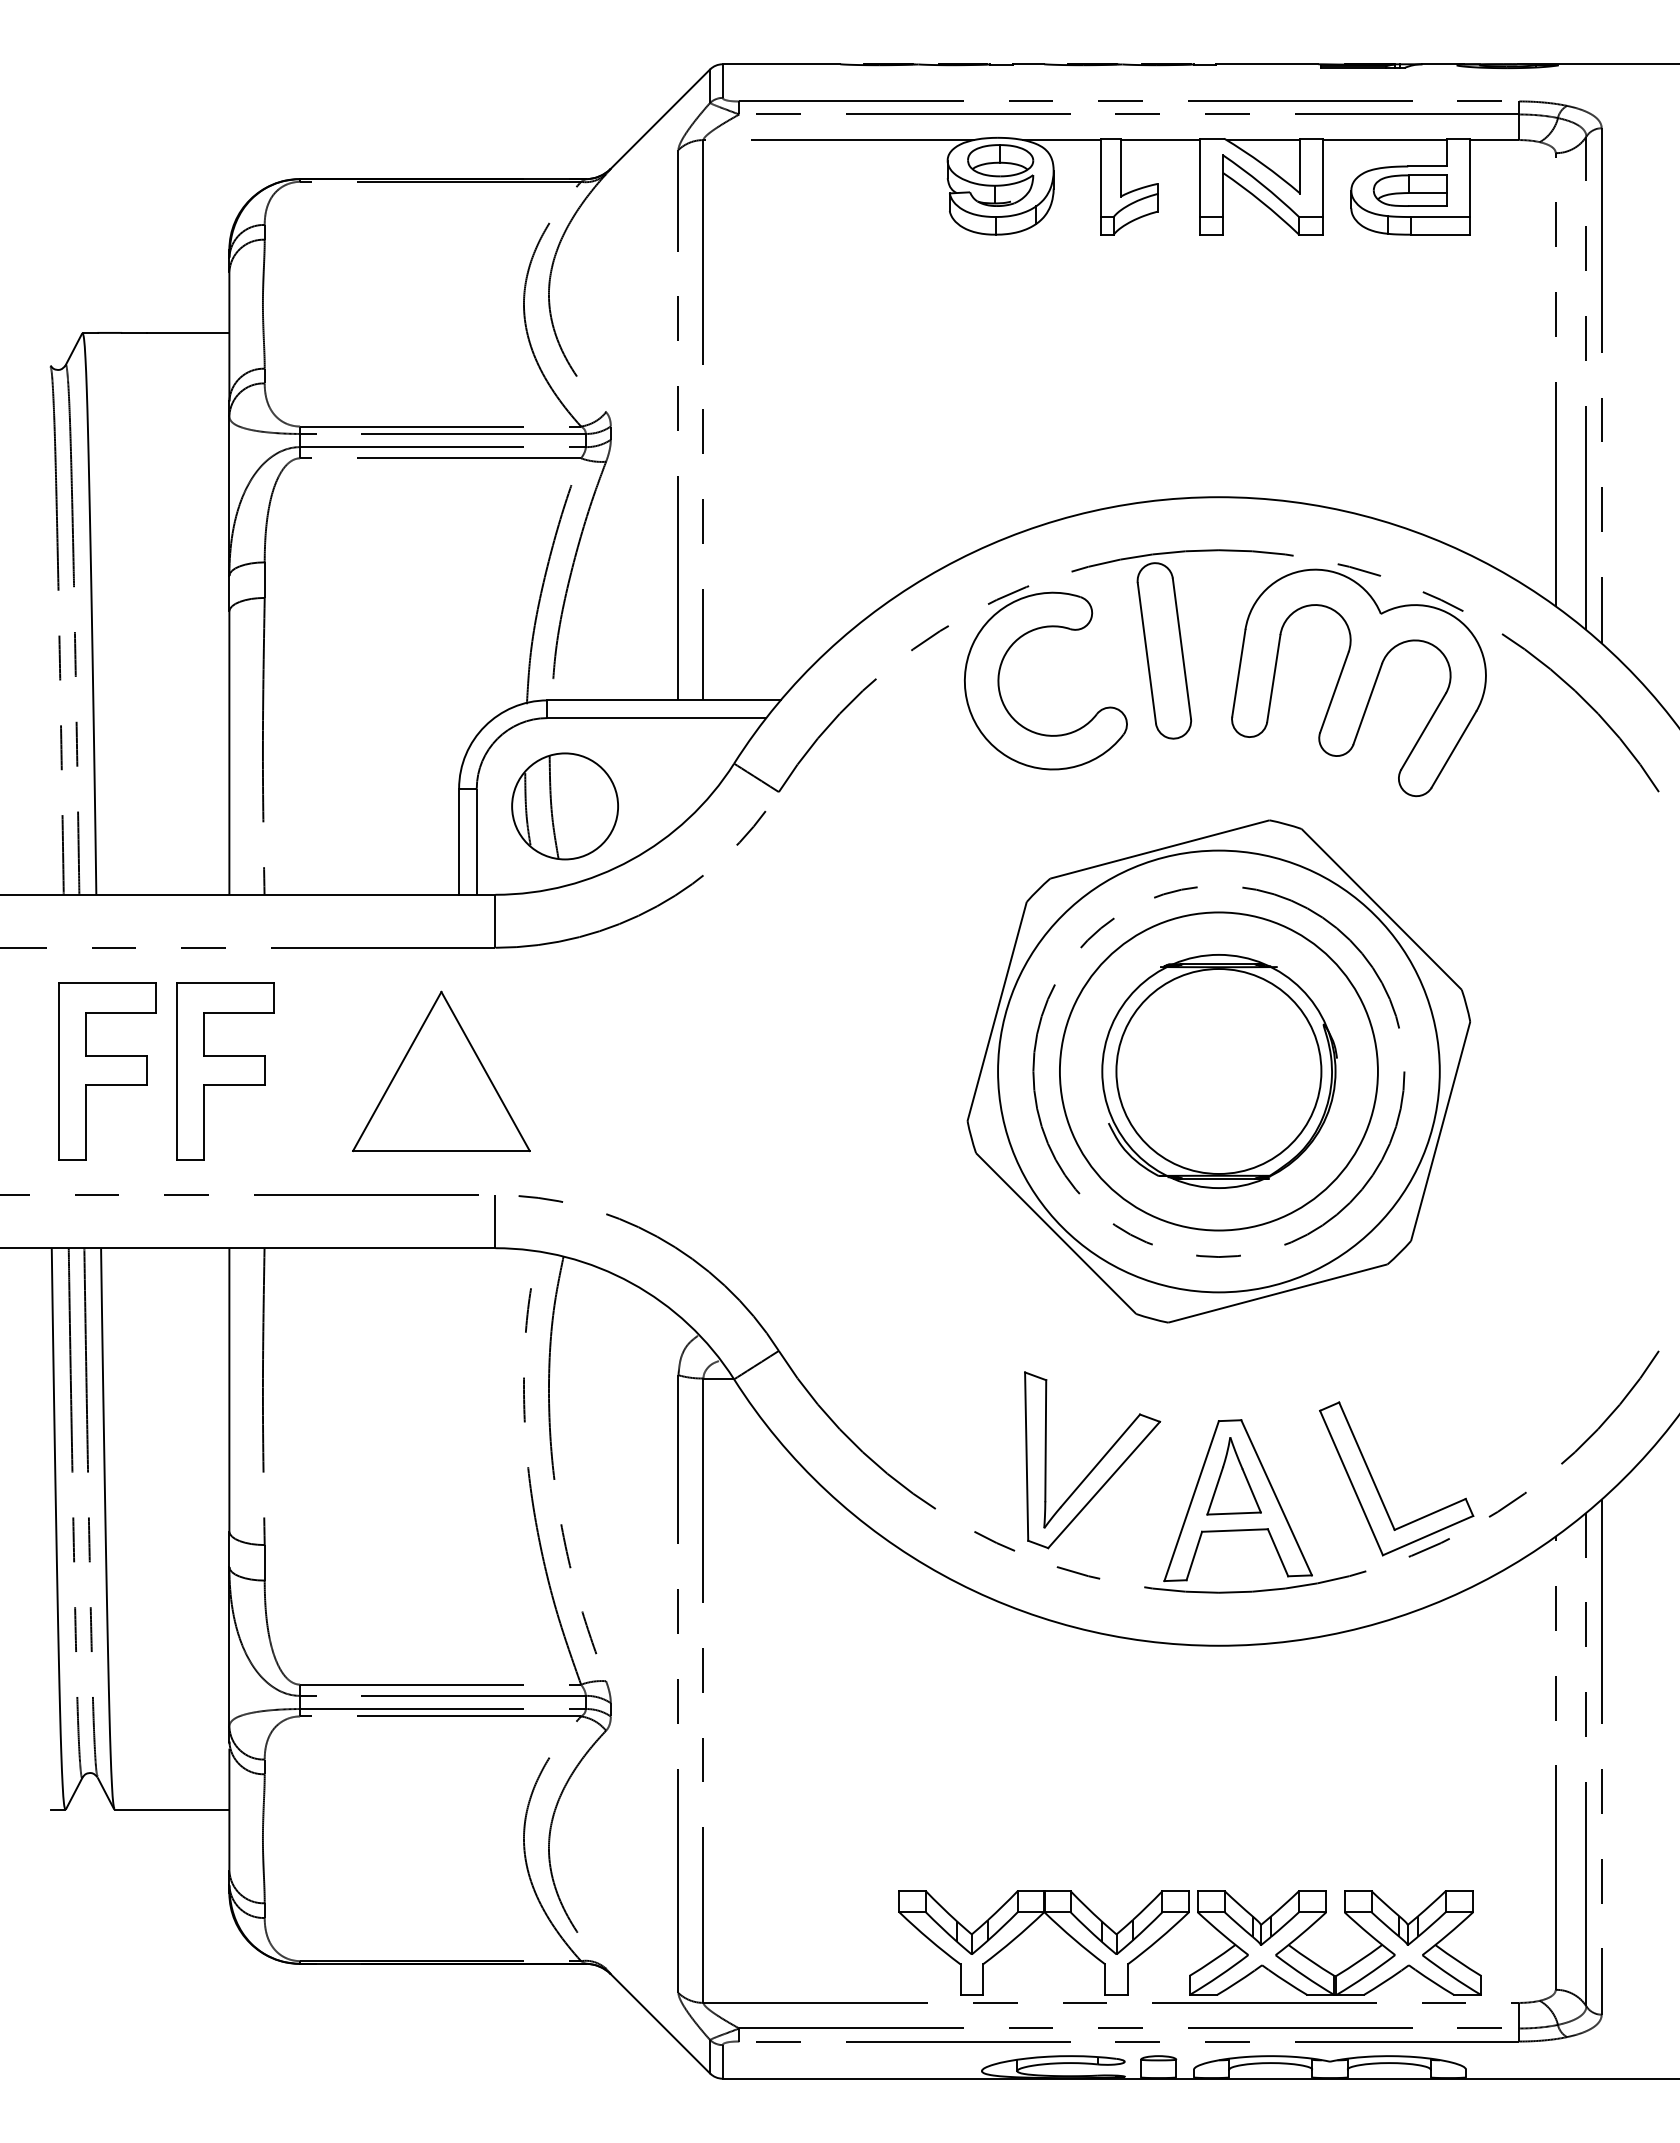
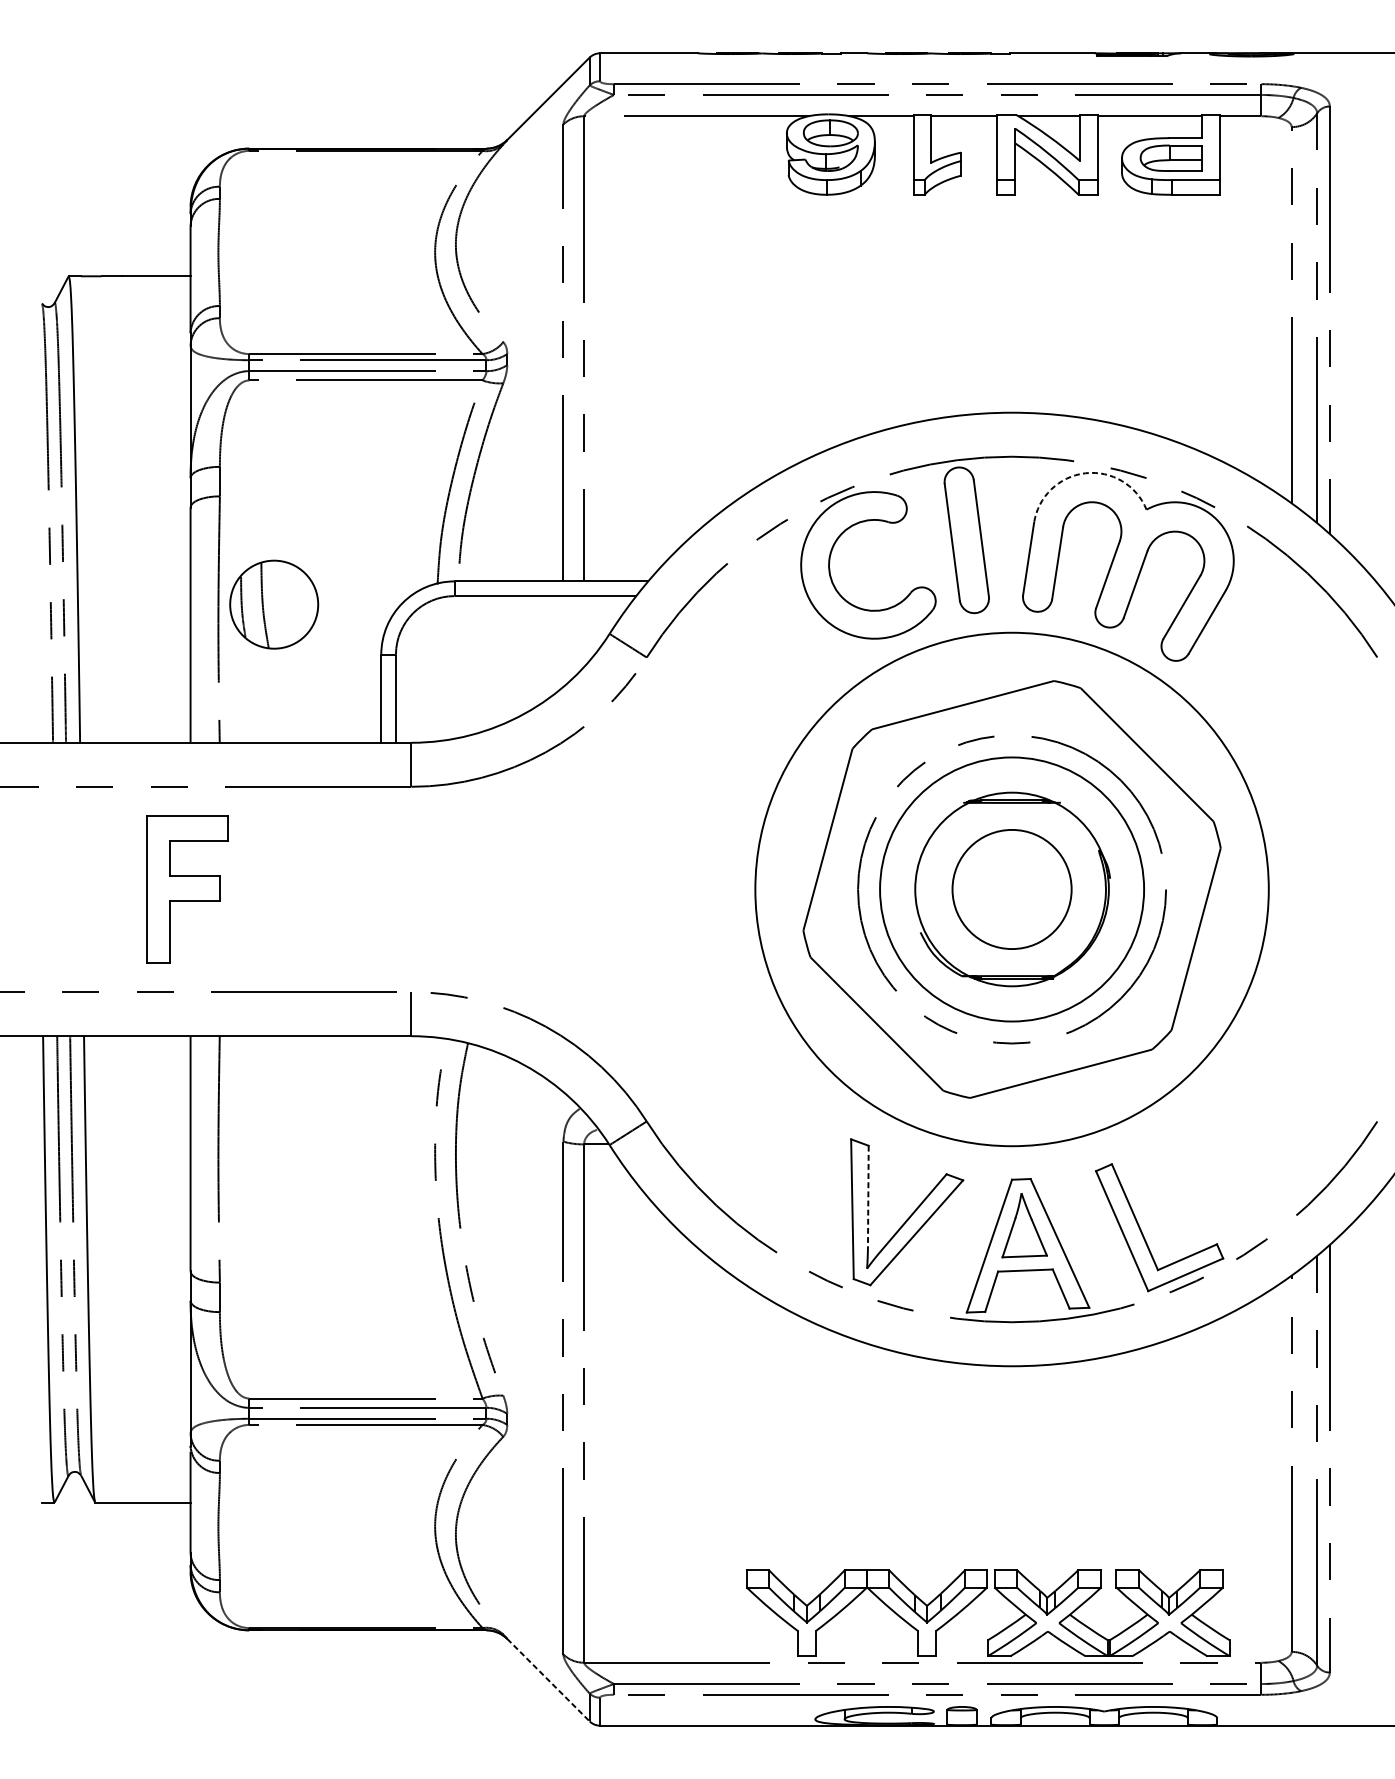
arc: (1307, 570) -> (1085, 473), solid -> dashed
part: (564, 806) -> (273, 604), moved
part: (107, 1071) -> (89, 889), removed
part: (441, 1071) -> (366, 889), removed
circle: (1218, 1071) -> (1011, 889), size x0.7
circle: (1218, 1071) -> (1011, 889), size x1.4
line: (1045, 1440) -> (868, 1195), solid -> dashed
line: (660, 2024) -> (548, 1680), solid -> dashed

